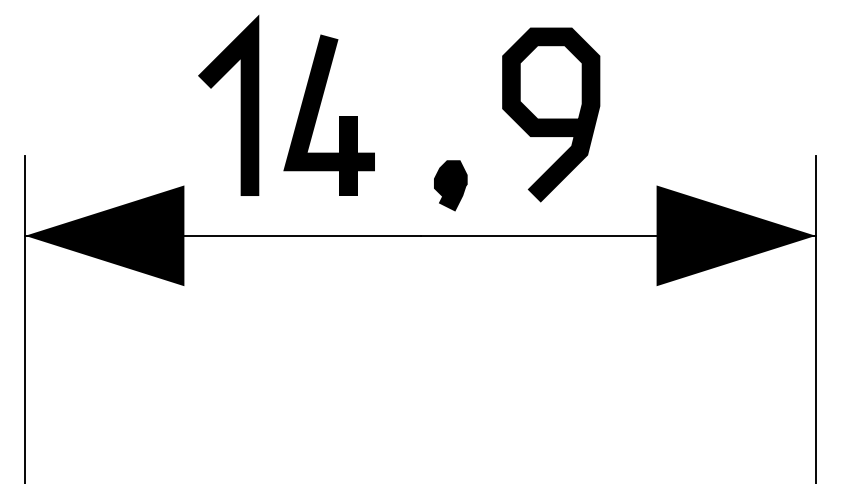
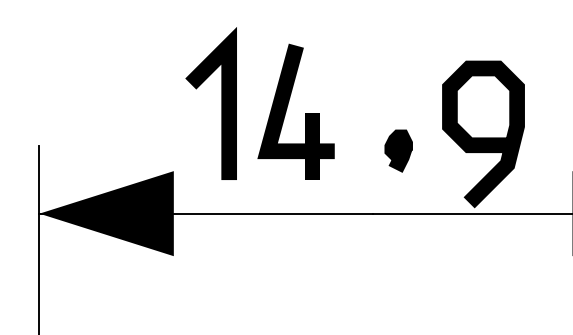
curve: (551, 118) -> (483, 137), moved
part: (450, 185) -> (398, 150), moved

